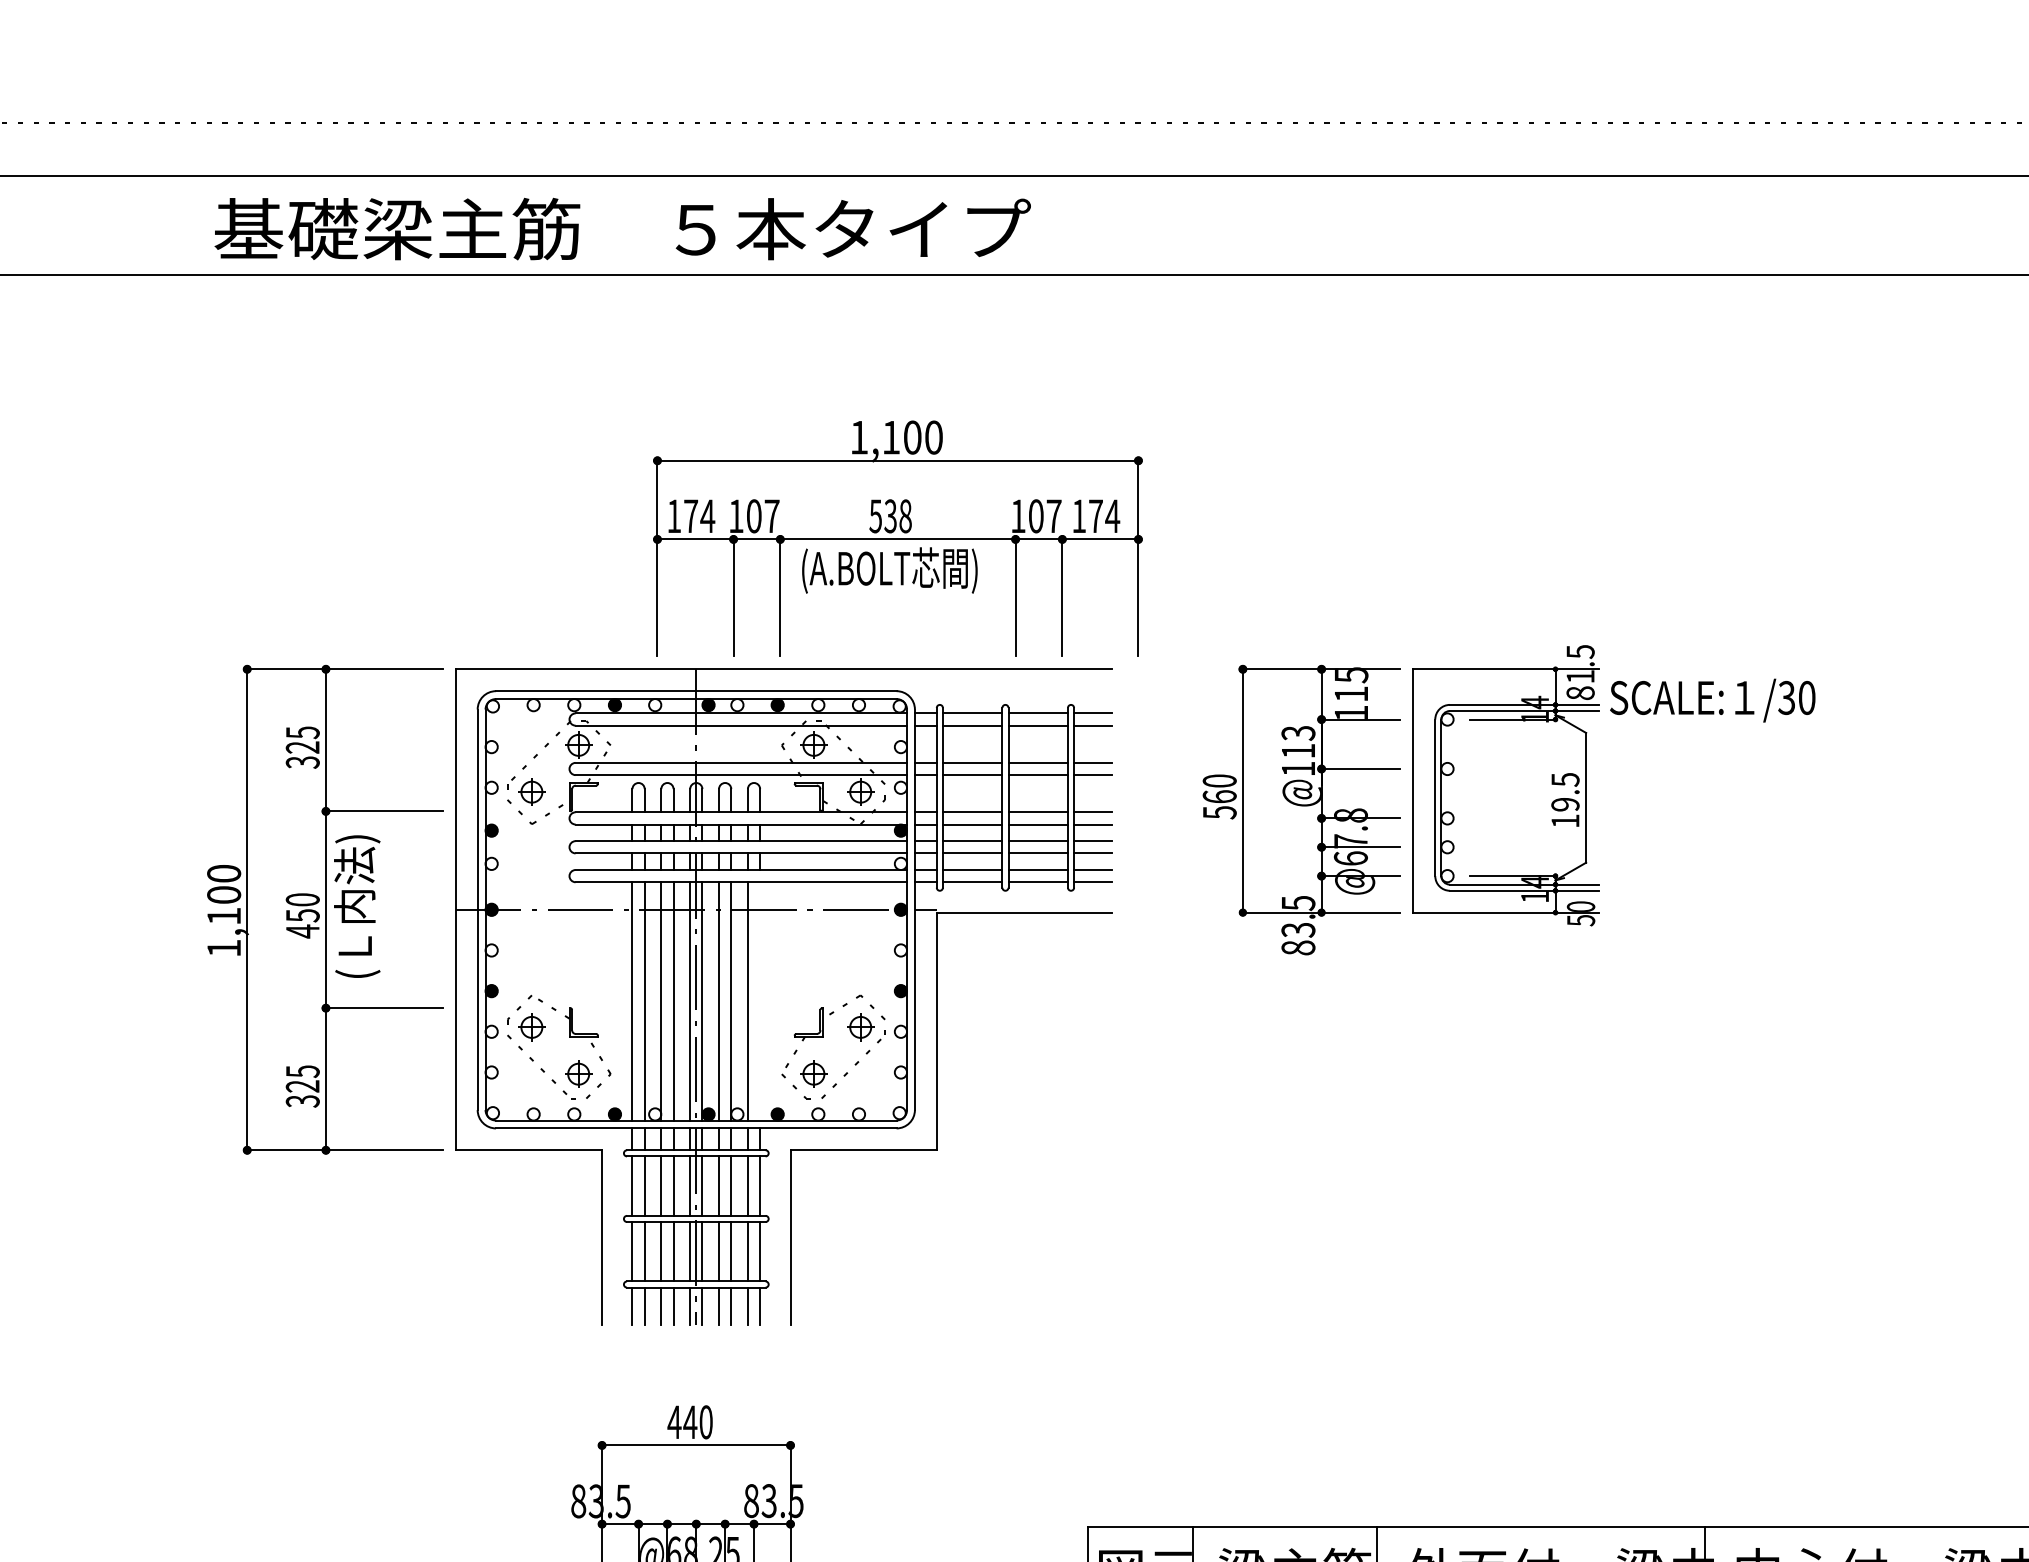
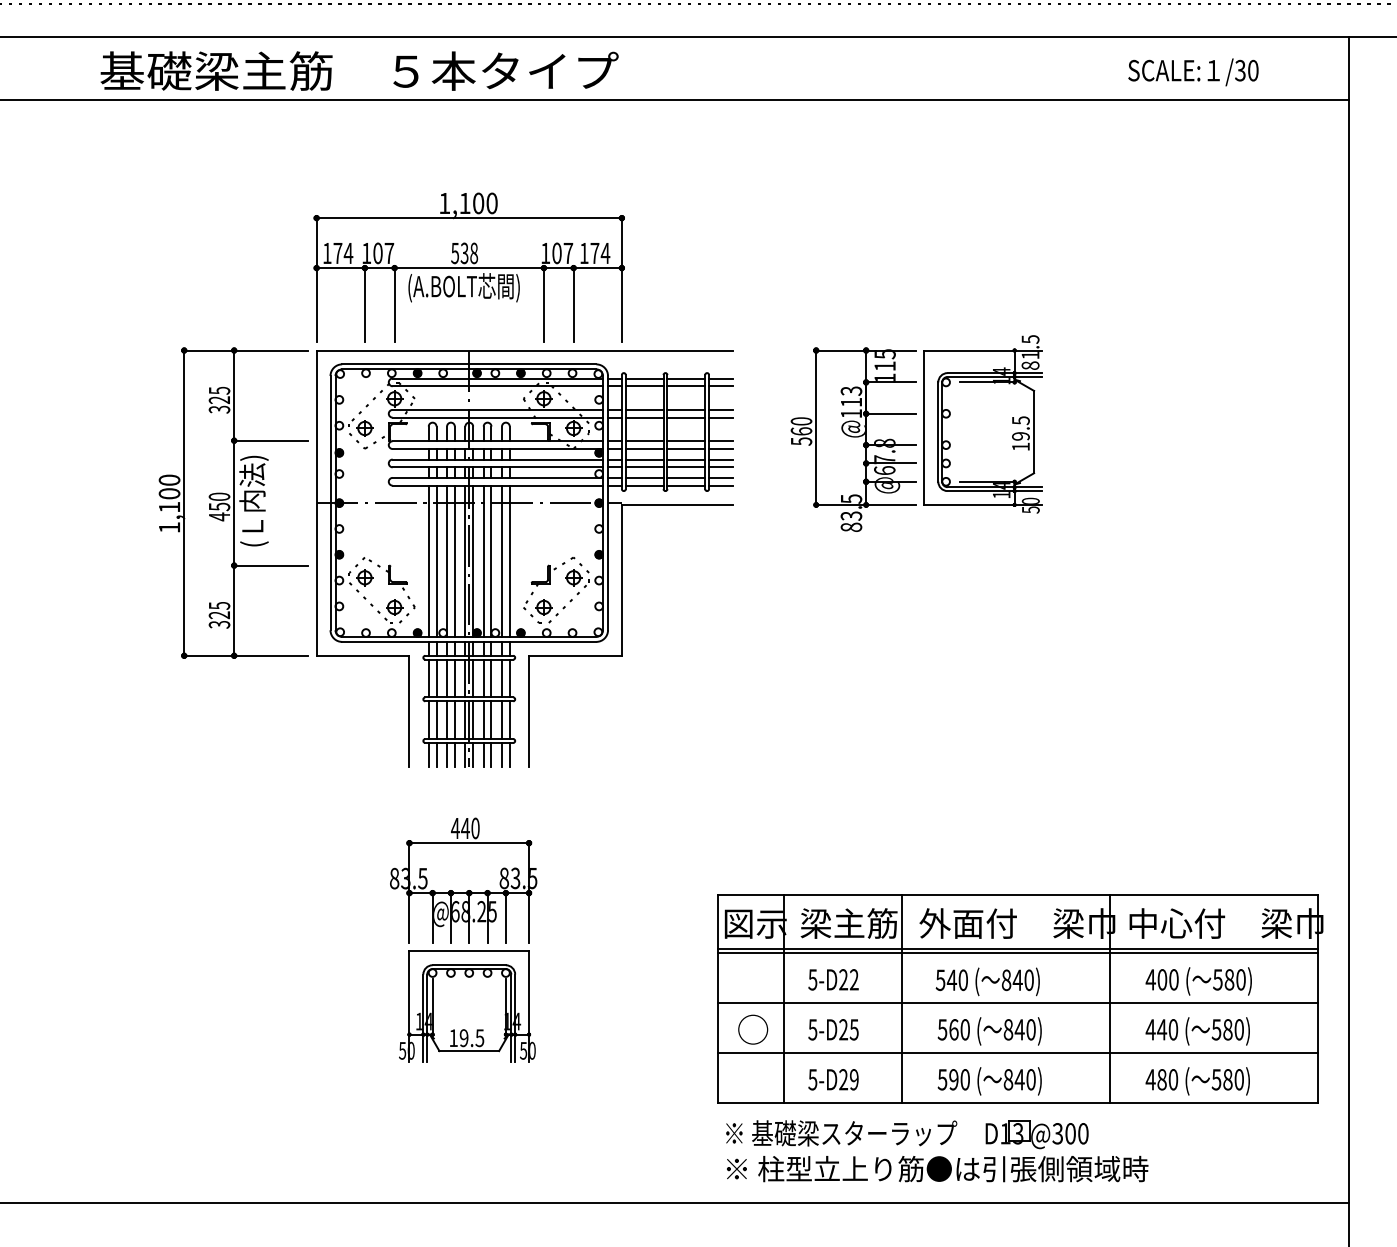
text: (622, 228) -> (359, 70), moved
part: (896, 538) -> (468, 267), moved
text: (1712, 700) -> (1193, 72), moved
line: (759, 1000) -> (509, 560), added

